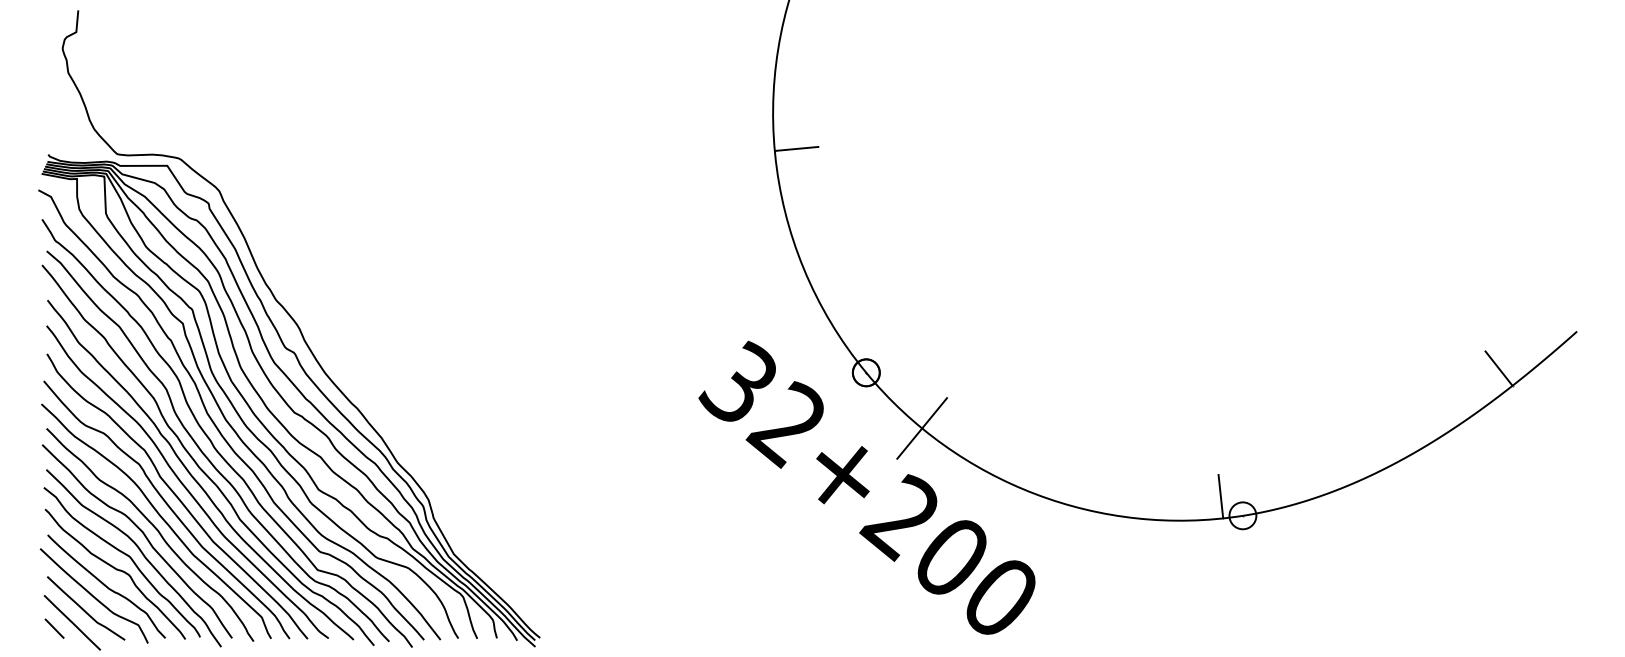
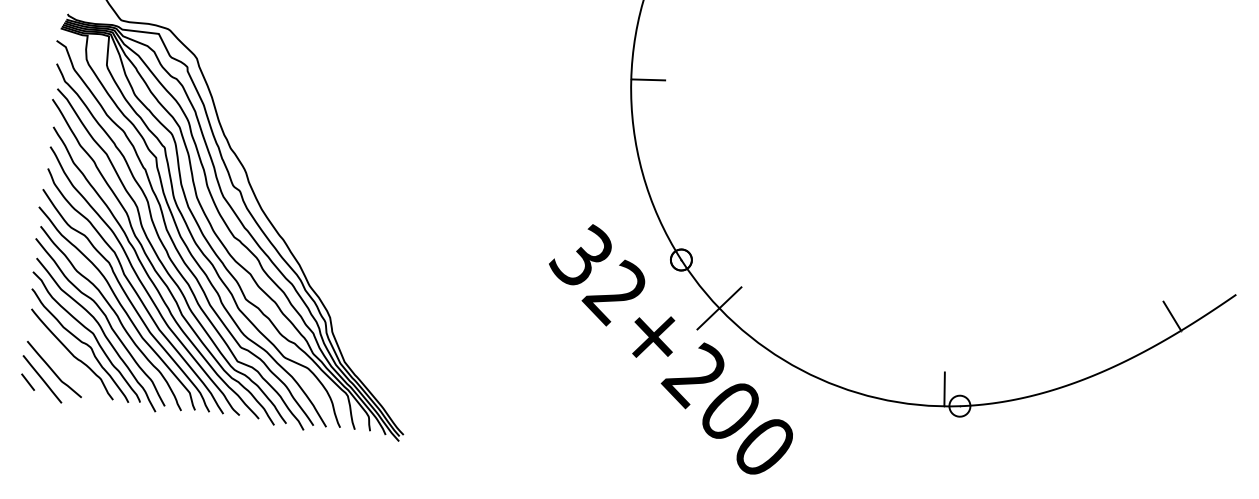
curve: (93, 595) -> (61, 360), removed

